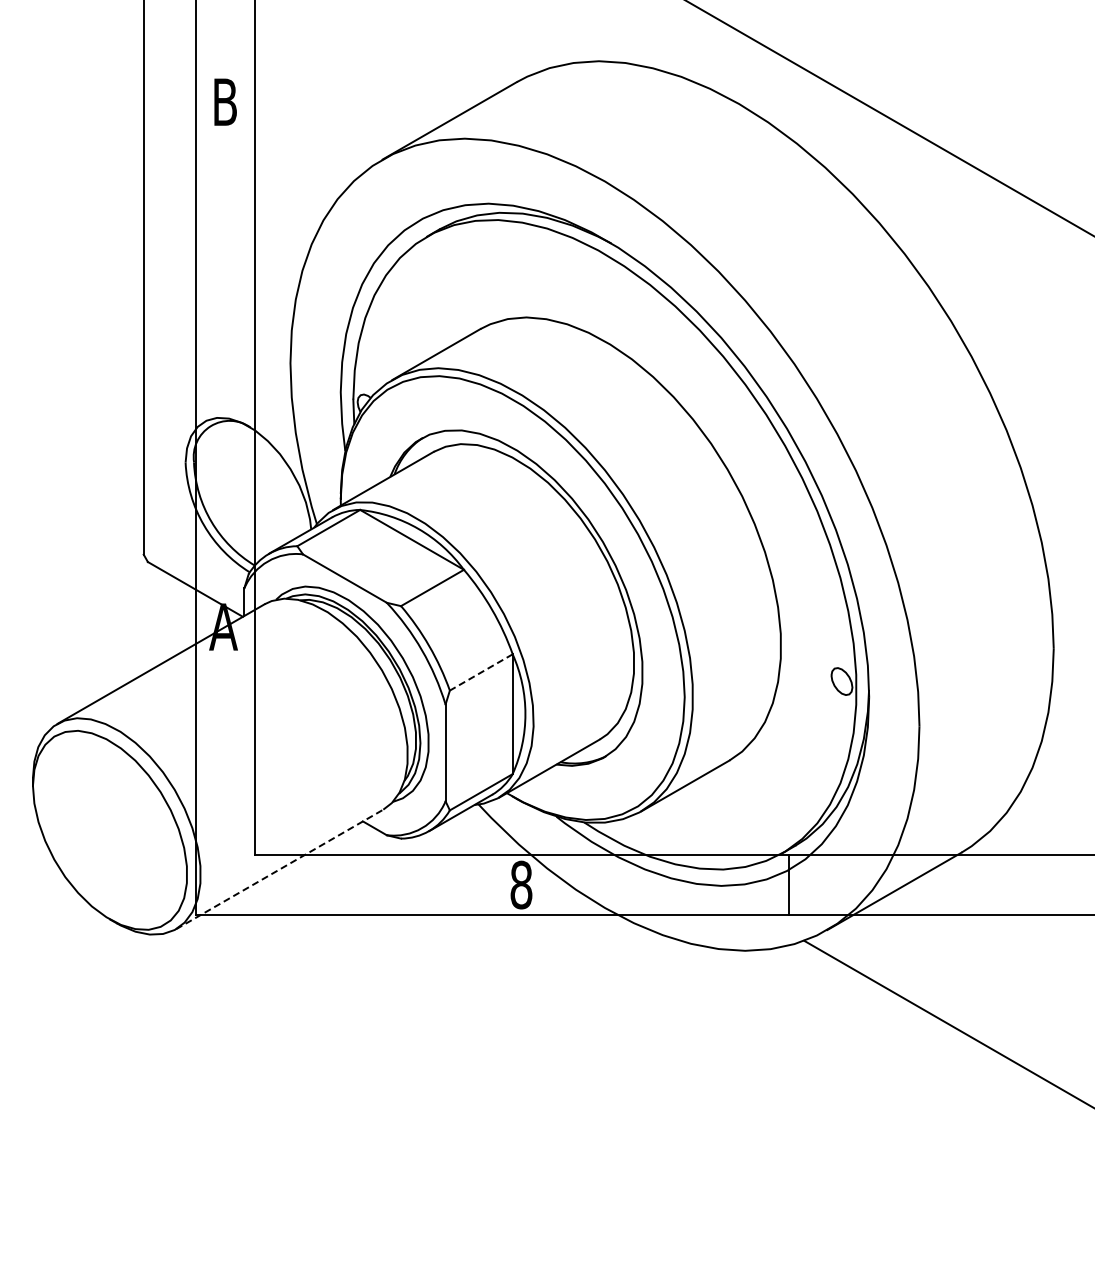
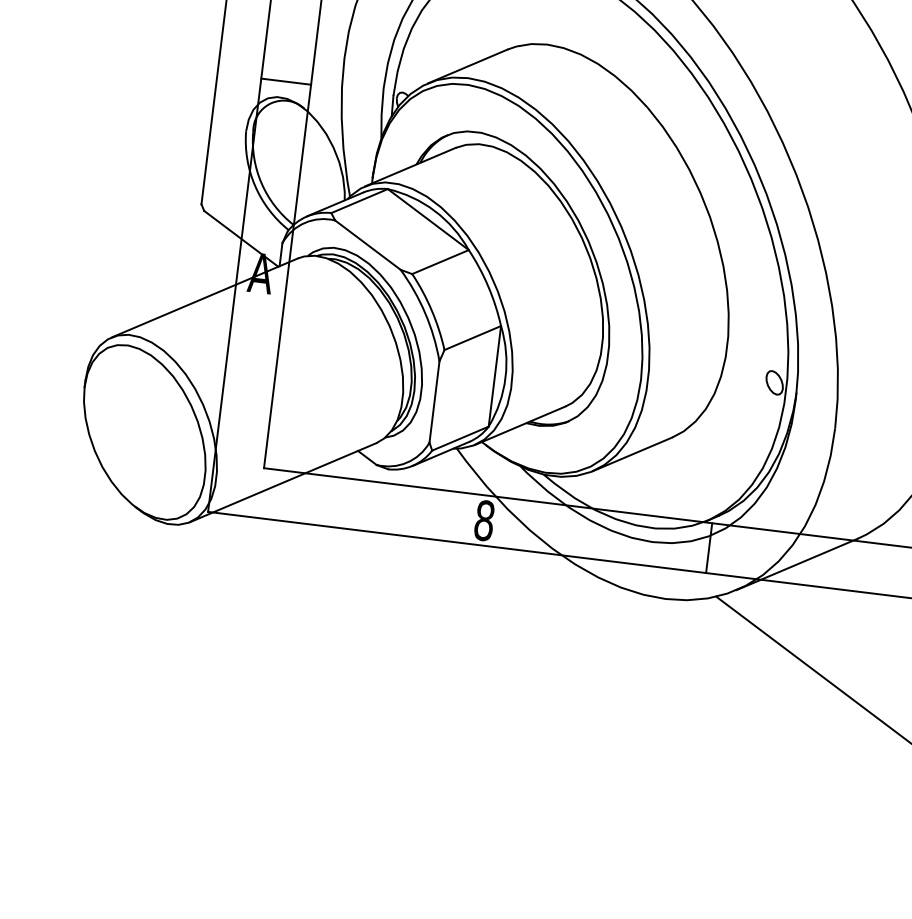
line: (225, 398) -> (286, 81), added
line: (480, 672) -> (472, 338), dashed -> solid
line: (279, 869) -> (283, 482), dashed -> solid

